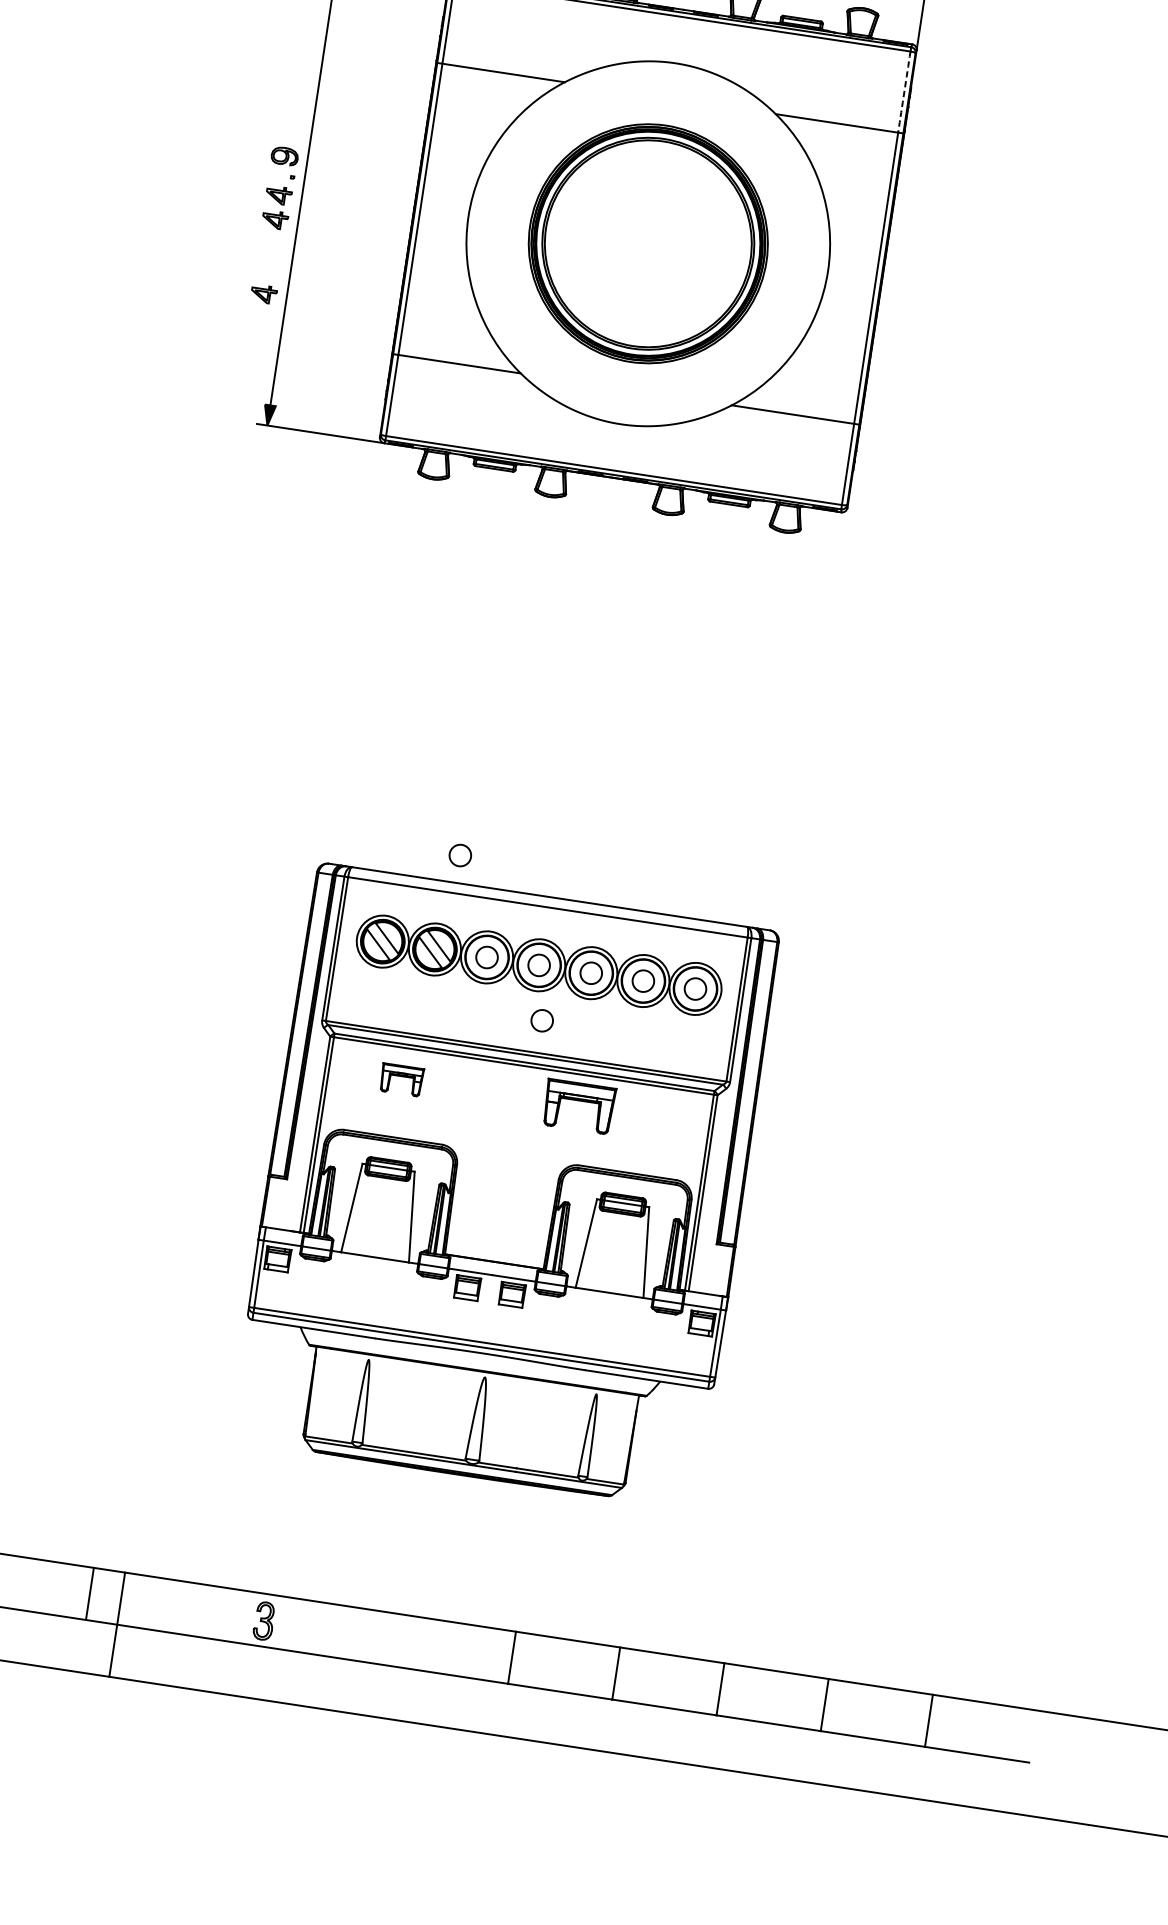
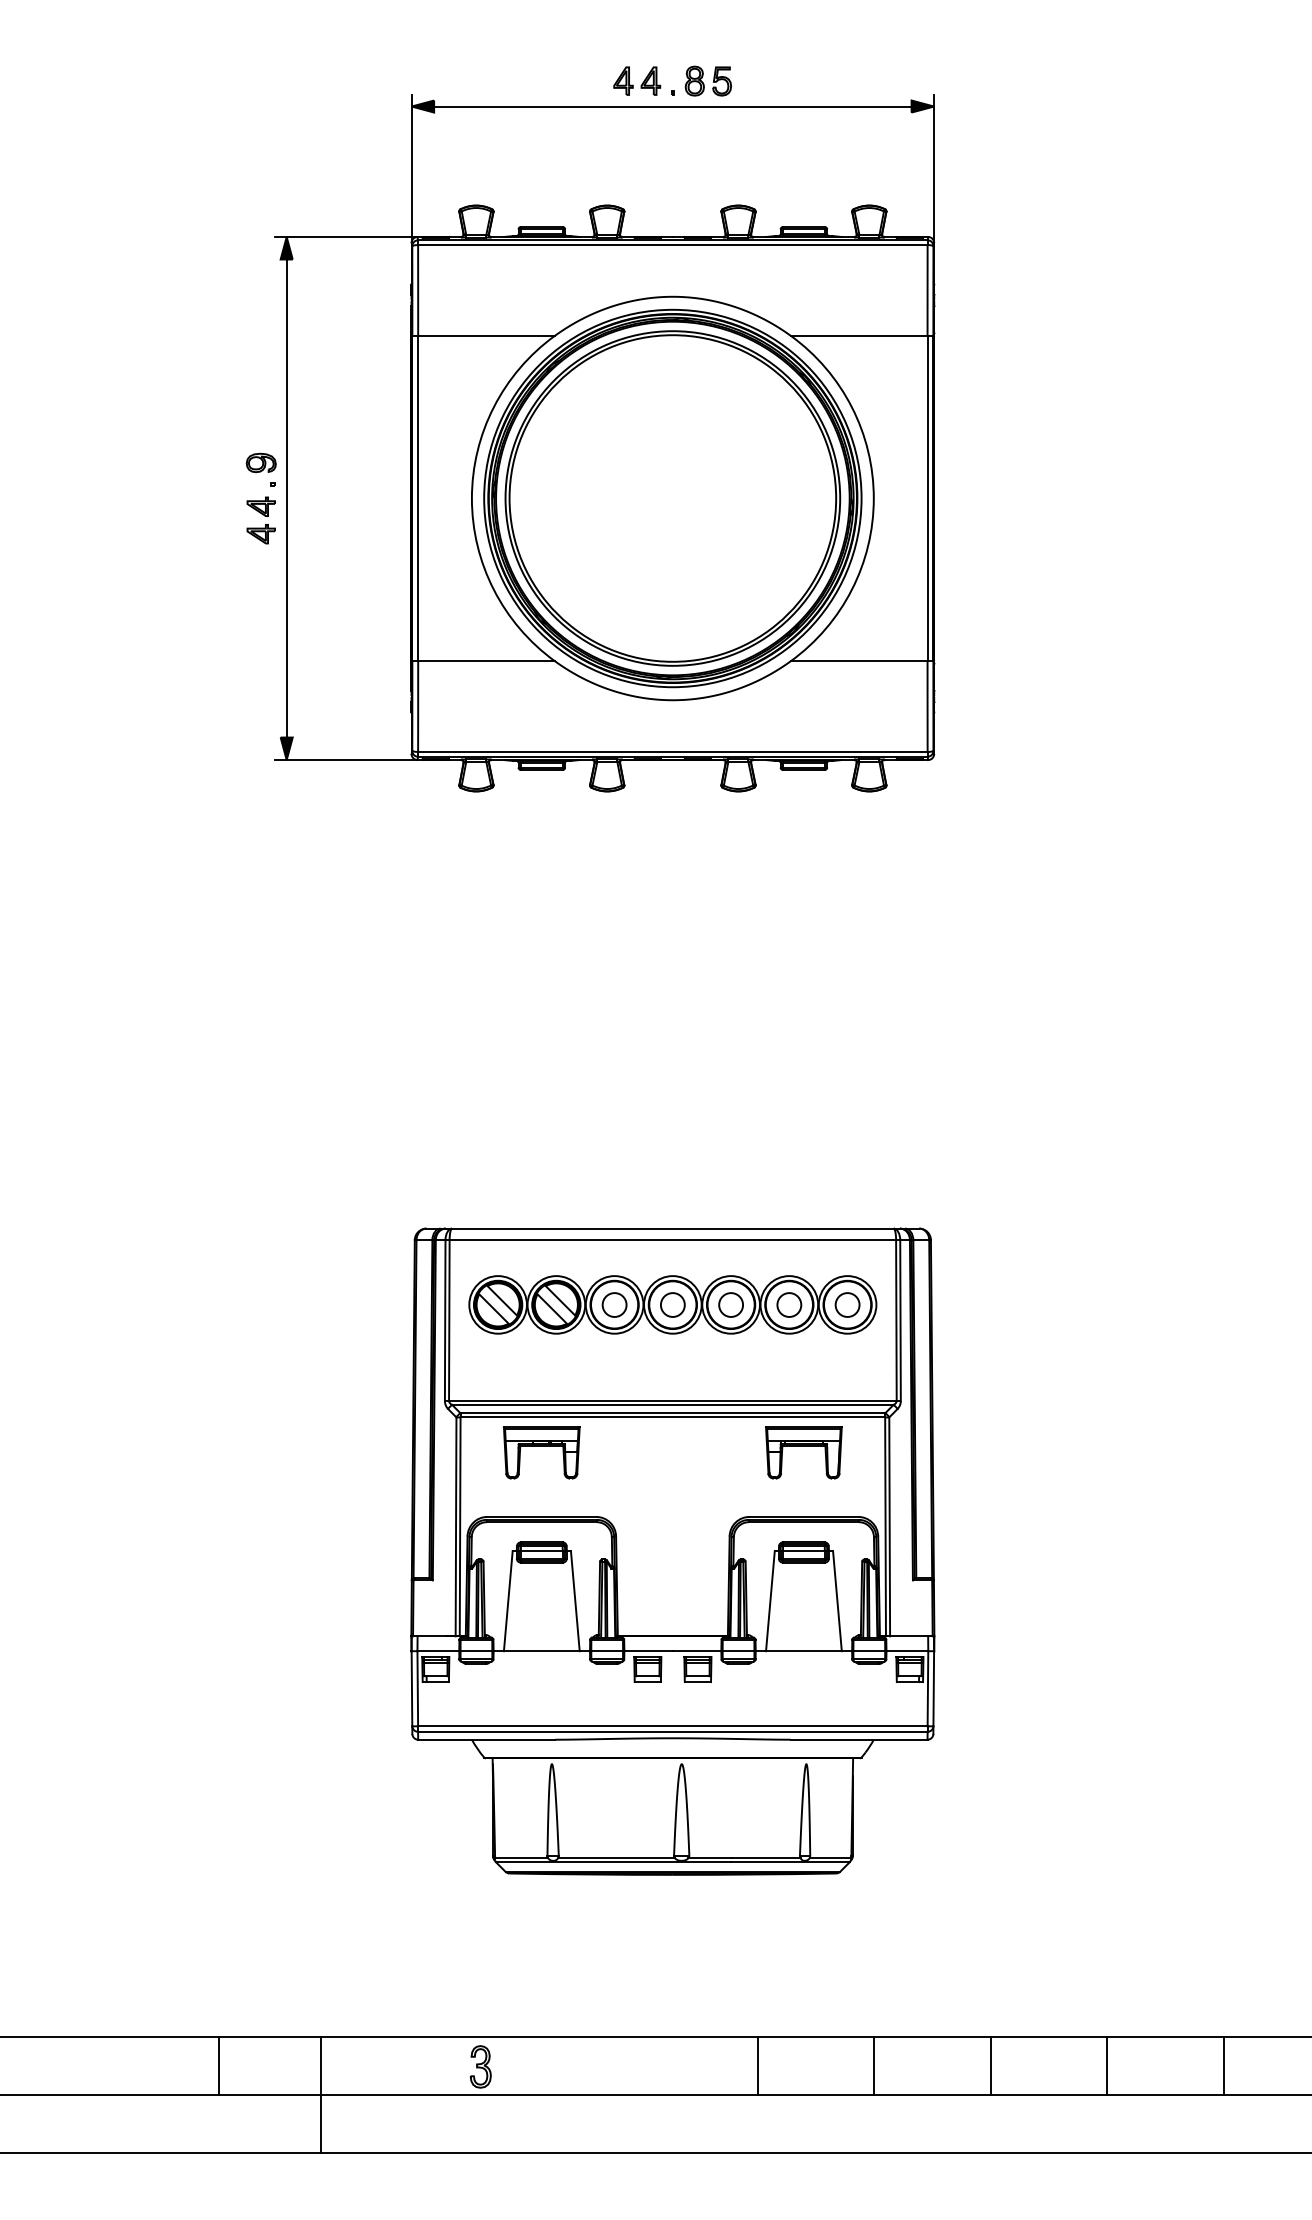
arc: (904, 92) -> (927, 290), dashed -> solid
part: (647, 243) -> (672, 498), size x1.43
part: (263, 294) -> (260, 617), removed
circle: (460, 855) -> (568, 1197), removed
circle: (542, 1020) -> (685, 1364), removed
part: (401, 1079) -> (541, 1452), size x1.67
part: (578, 1106) -> (803, 1452), moved
line: (89, 1593) -> (218, 2065), moved

